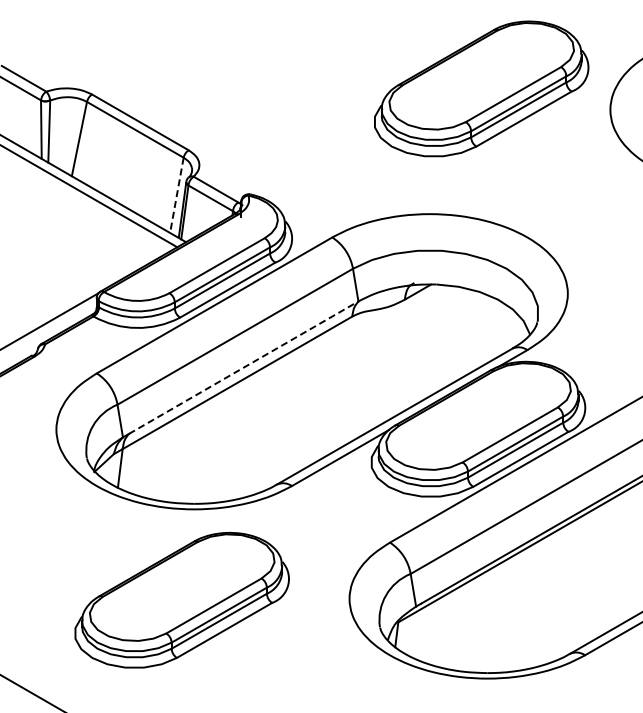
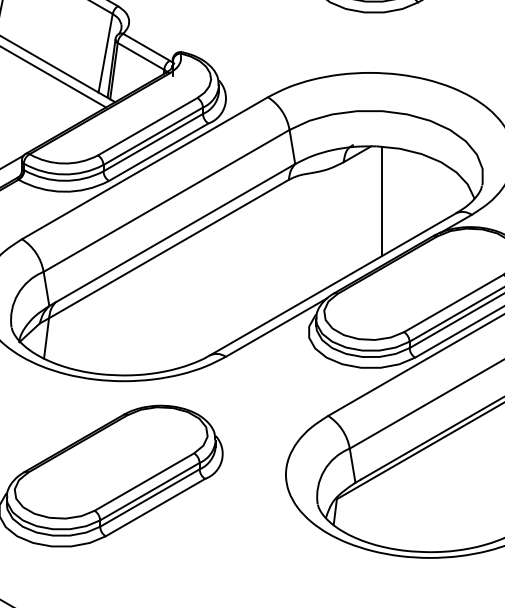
line: (176, 195) -> (105, 53), dashed -> solid
line: (441, 336) -> (381, 200), added
line: (243, 367) -> (175, 233), dashed -> solid

